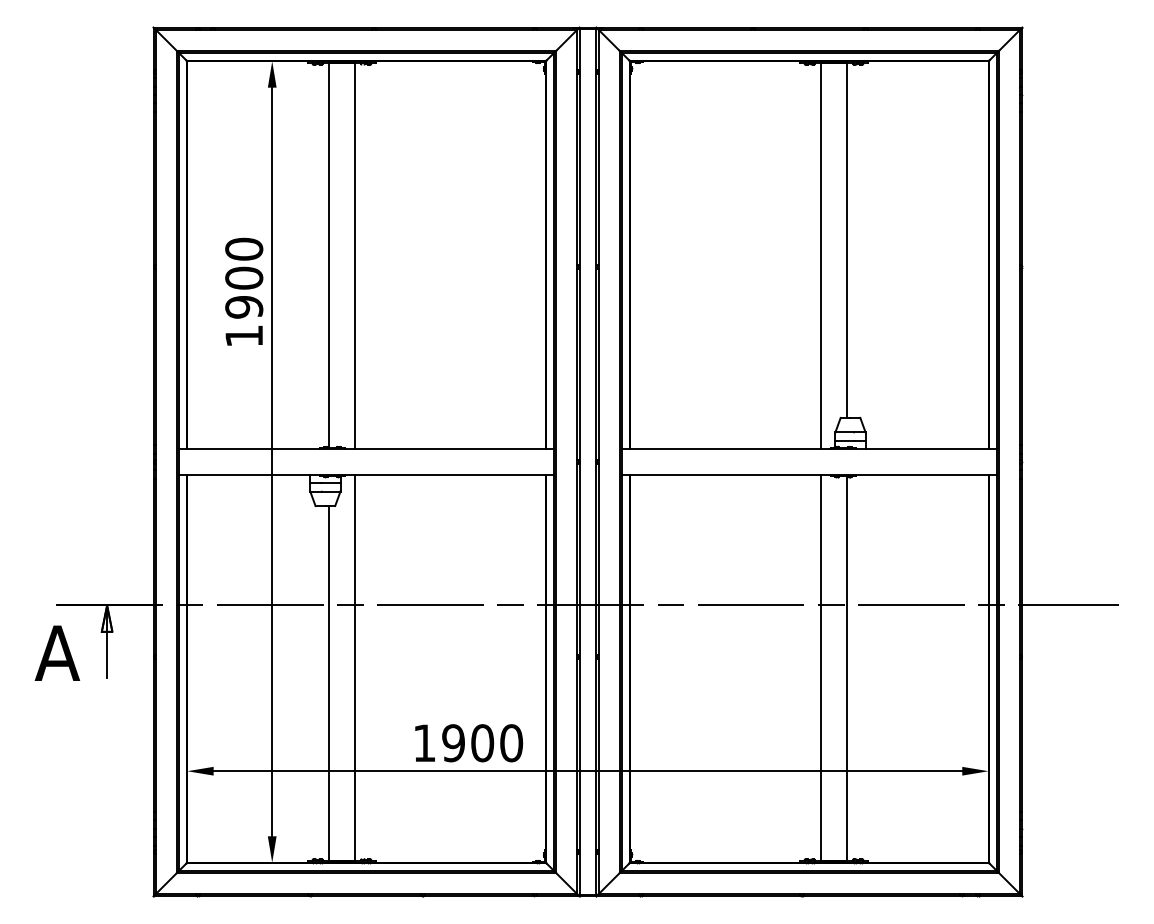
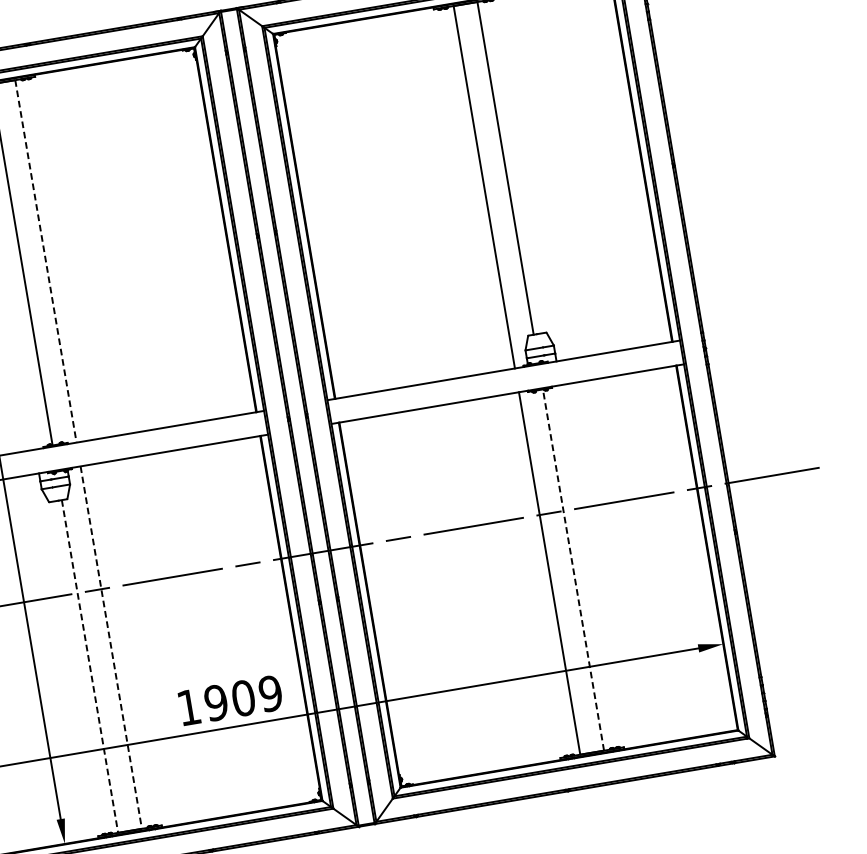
line: (354, 256) -> (45, 261), solid -> dashed
line: (354, 667) -> (111, 647), solid -> dashed
line: (846, 667) -> (573, 569), solid -> dashed
line: (329, 683) -> (90, 666), solid -> dashed
text: (511, 743) -> (270, 693), 1900 -> 1909

